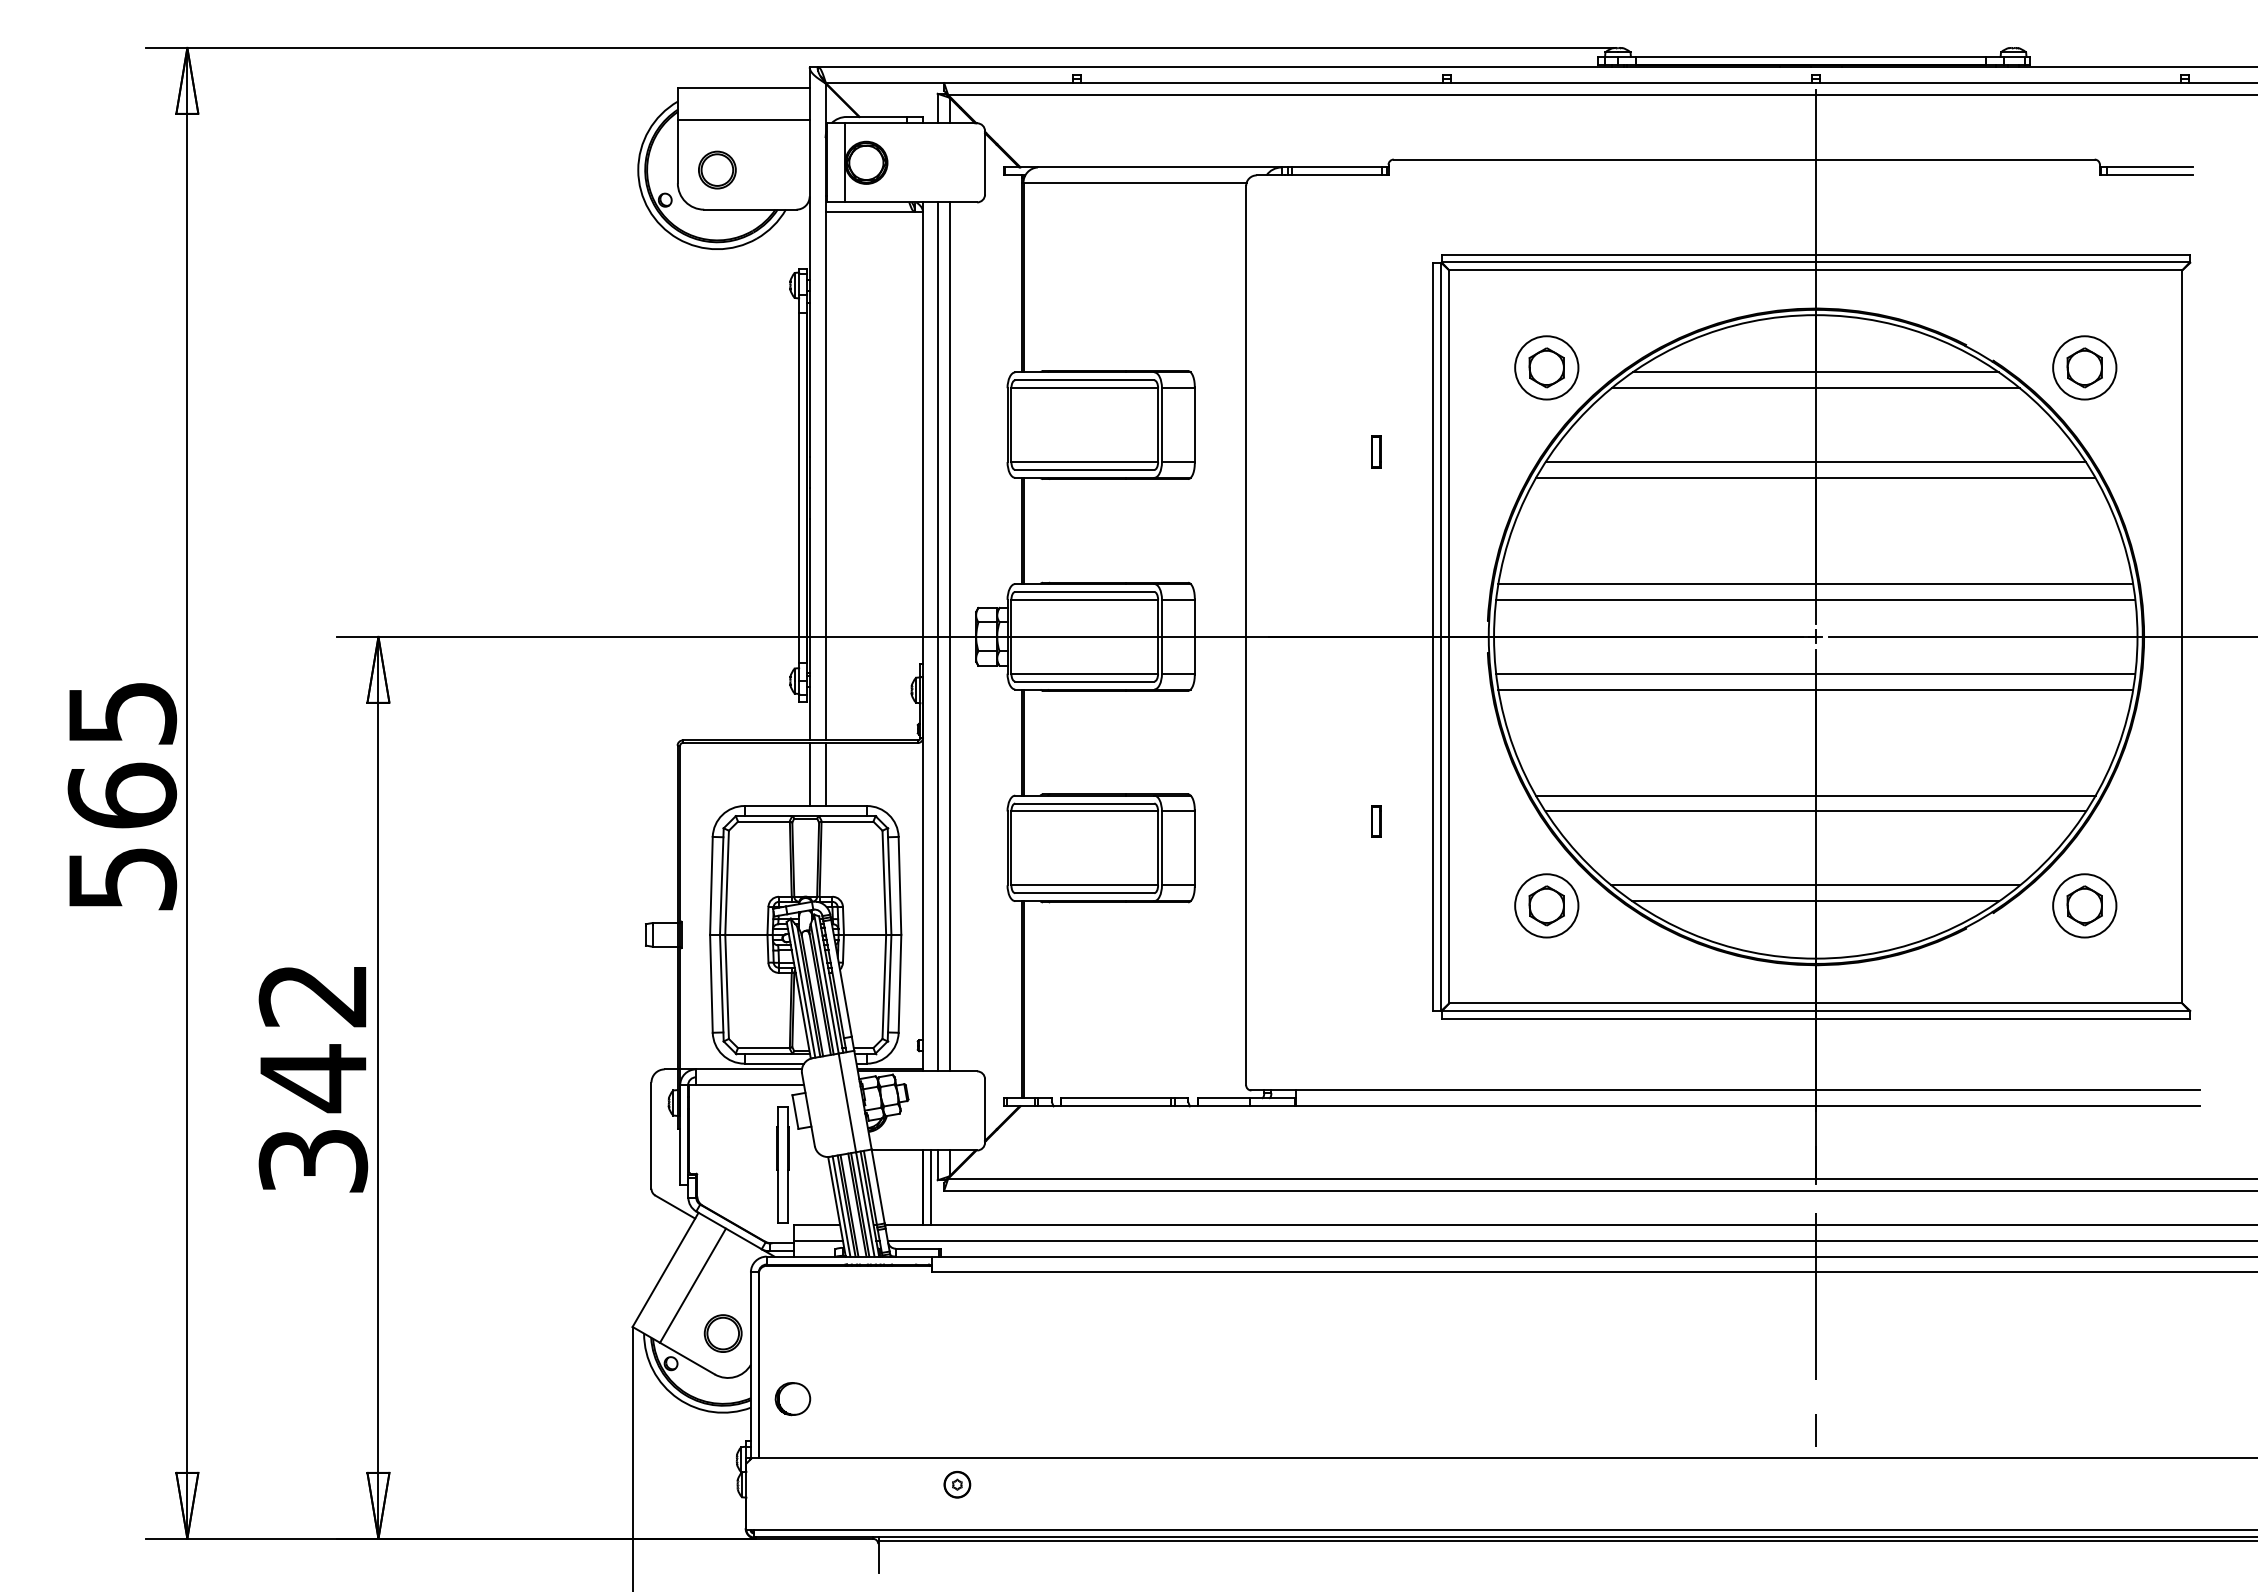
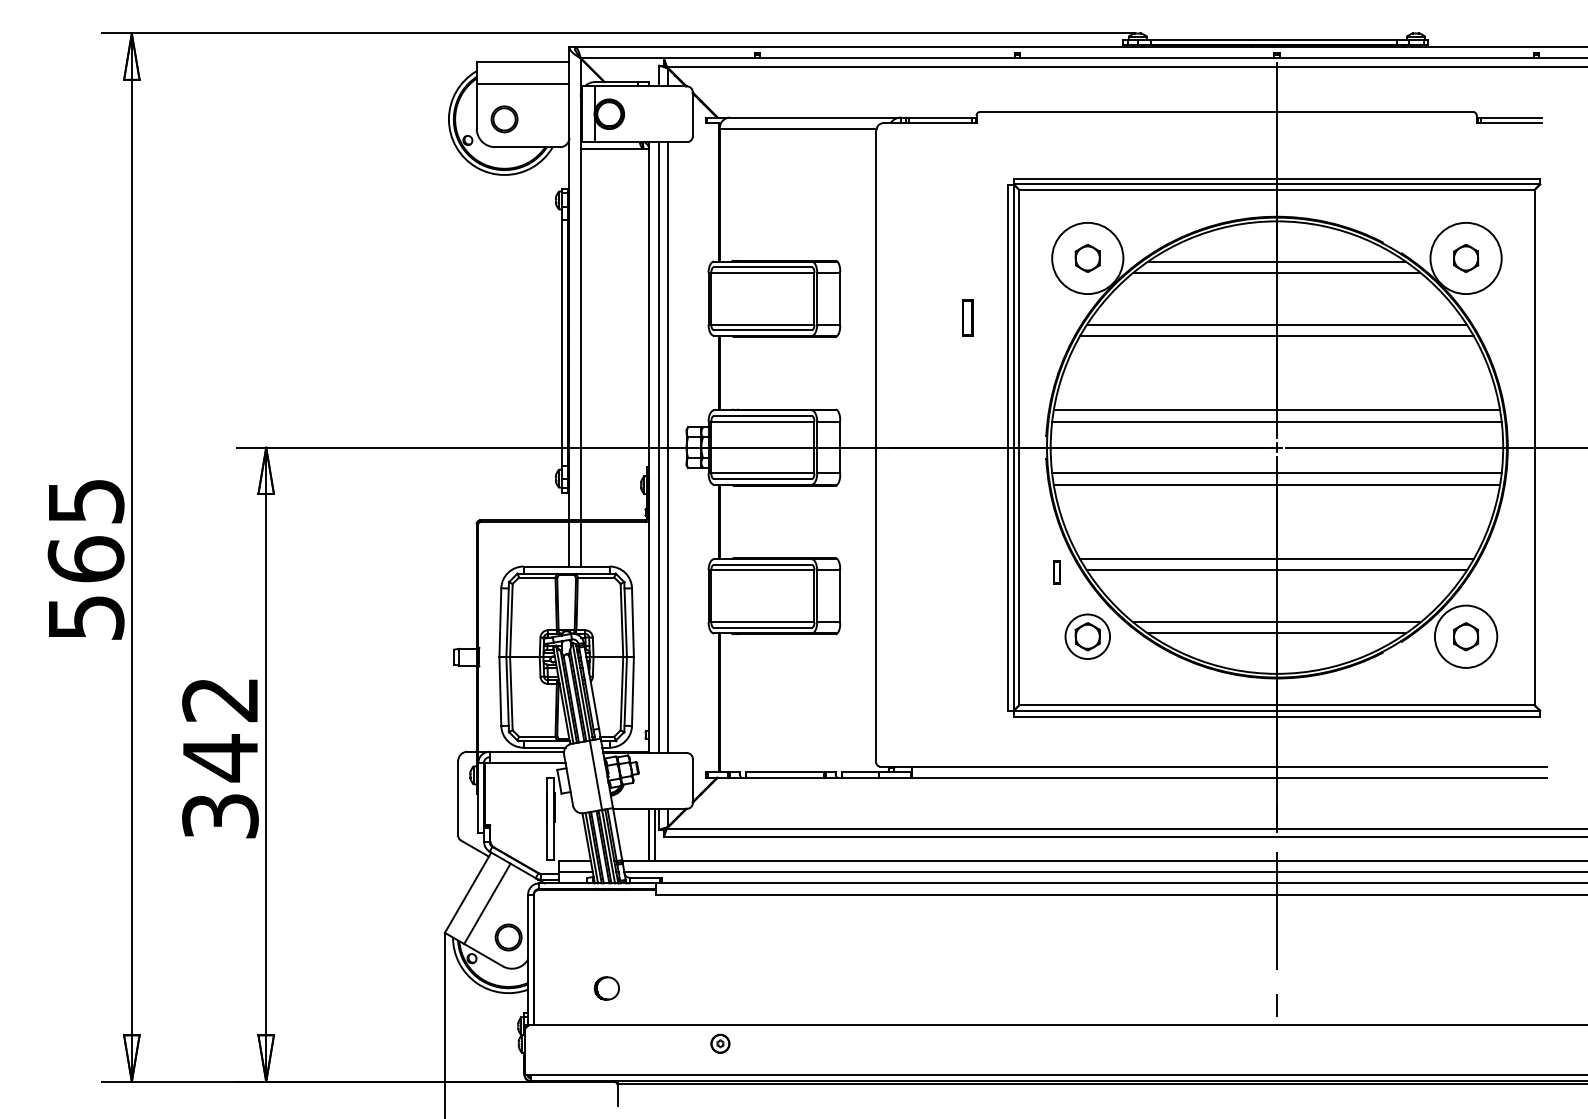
circle: (1546, 367) -> (1087, 258), size x1.6
circle: (2084, 367) -> (1465, 258), size x1.6
part: (1376, 451) -> (968, 317), size x1.6
part: (1376, 821) -> (1057, 572), moved
circle: (2084, 905) -> (1465, 636), size x1.4
part: (792, 1399) -> (606, 988), moved
part: (957, 1484) -> (720, 1043), moved

